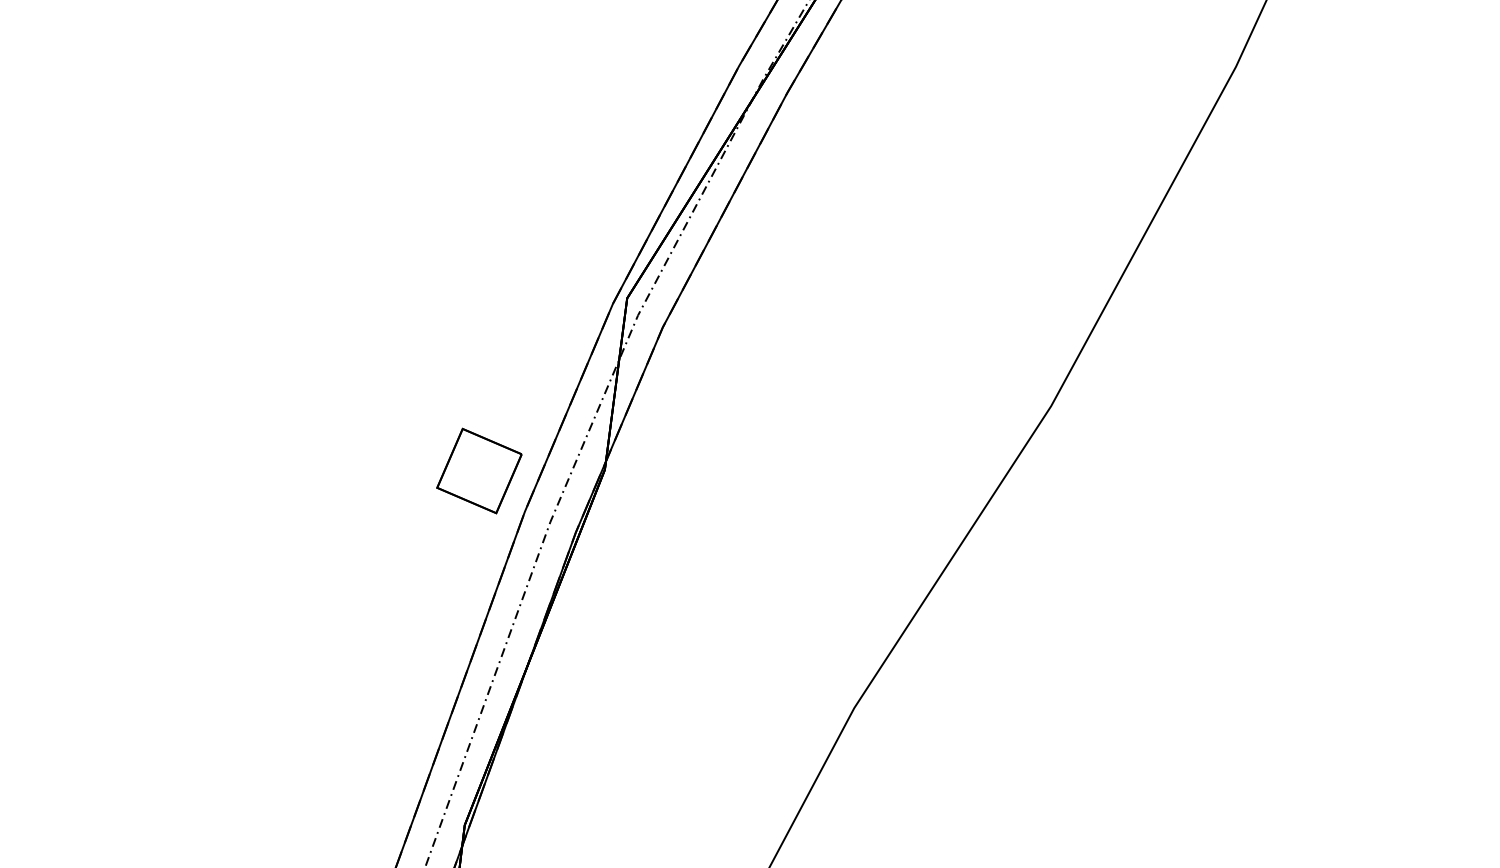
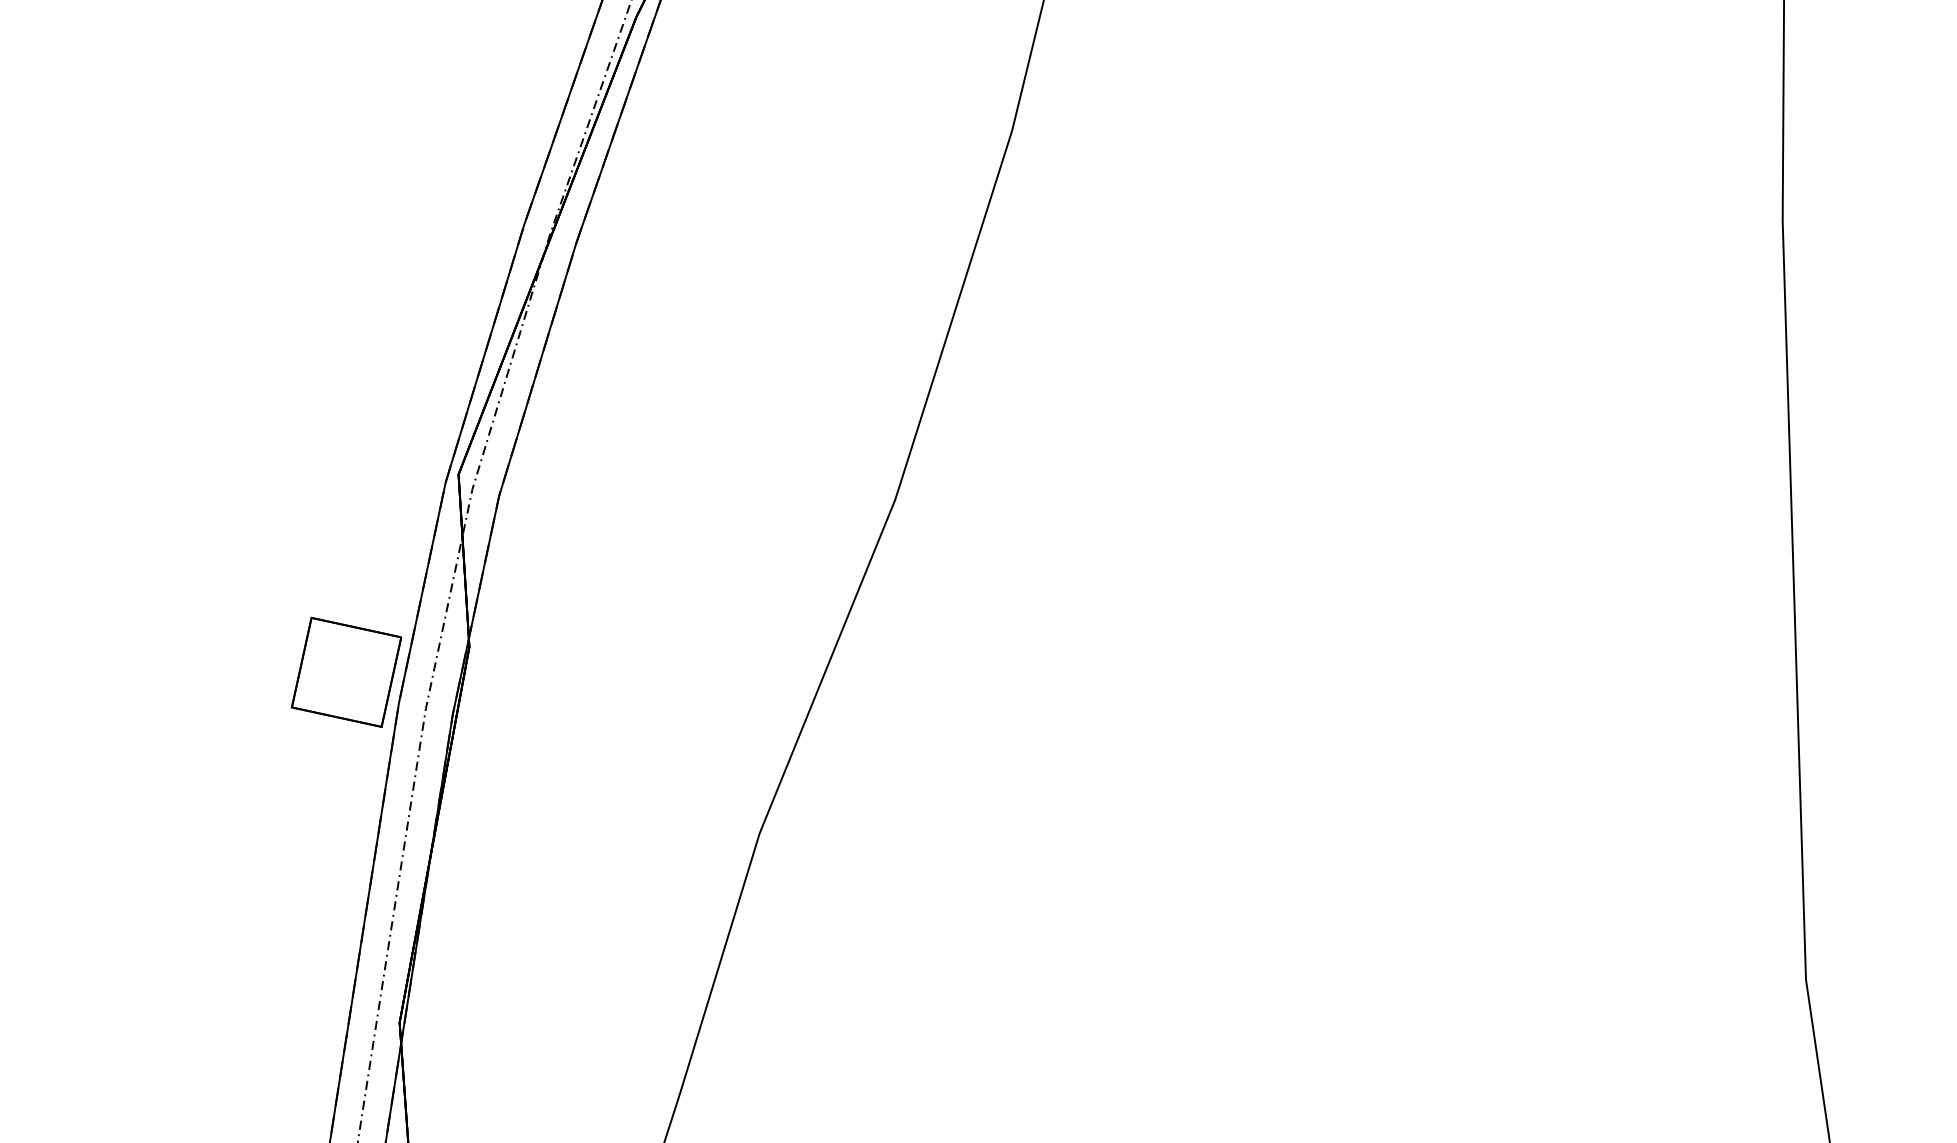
part: (479, 470) -> (346, 671), size x1.43

